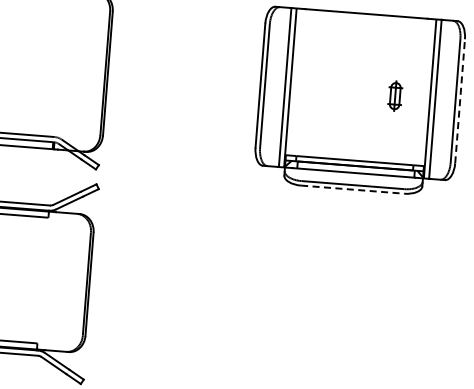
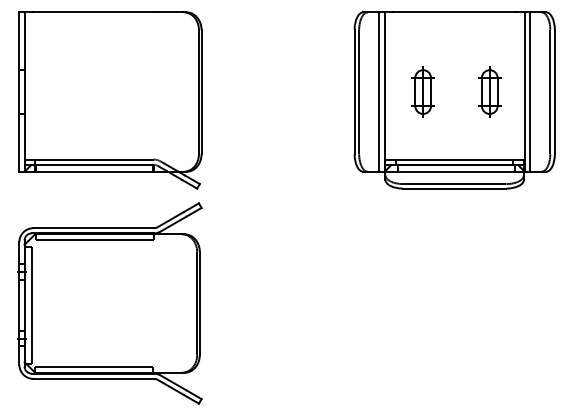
part: (328, 90) -> (422, 91), added
part: (394, 95) -> (489, 91), size x1.67
line: (459, 100) -> (554, 91), dashed -> solid
line: (352, 189) -> (454, 188), dashed -> solid

